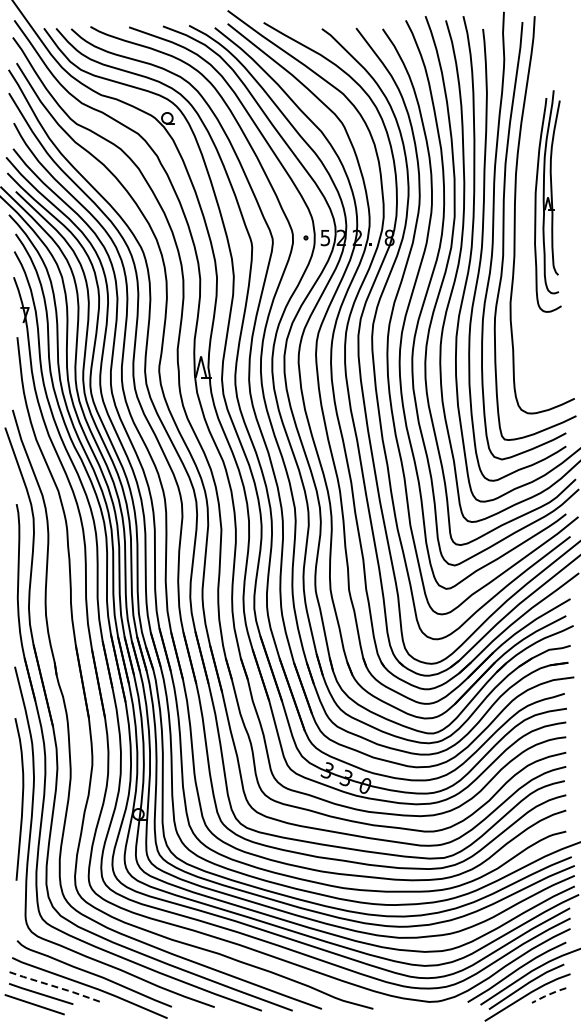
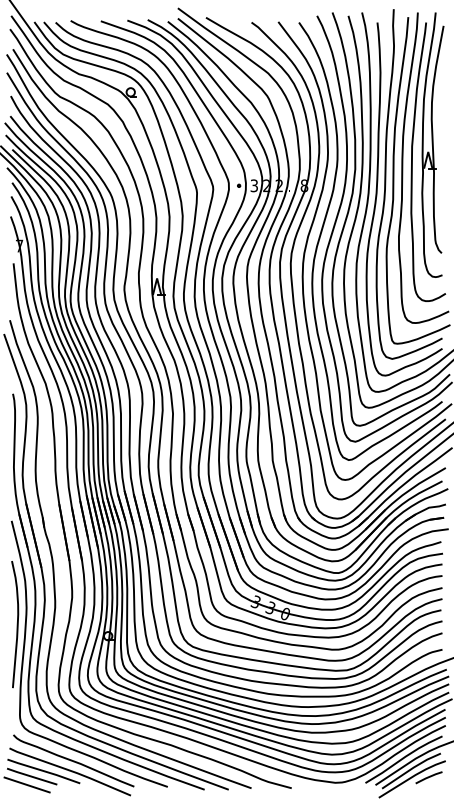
part: (547, 201) -> (427, 157), size x1.67
text: (325, 237) -> (254, 185), 5 -> 3
line: (56, 987) -> (44, 771), dashed -> solid
line: (548, 994) -> (428, 777), dashed -> solid

